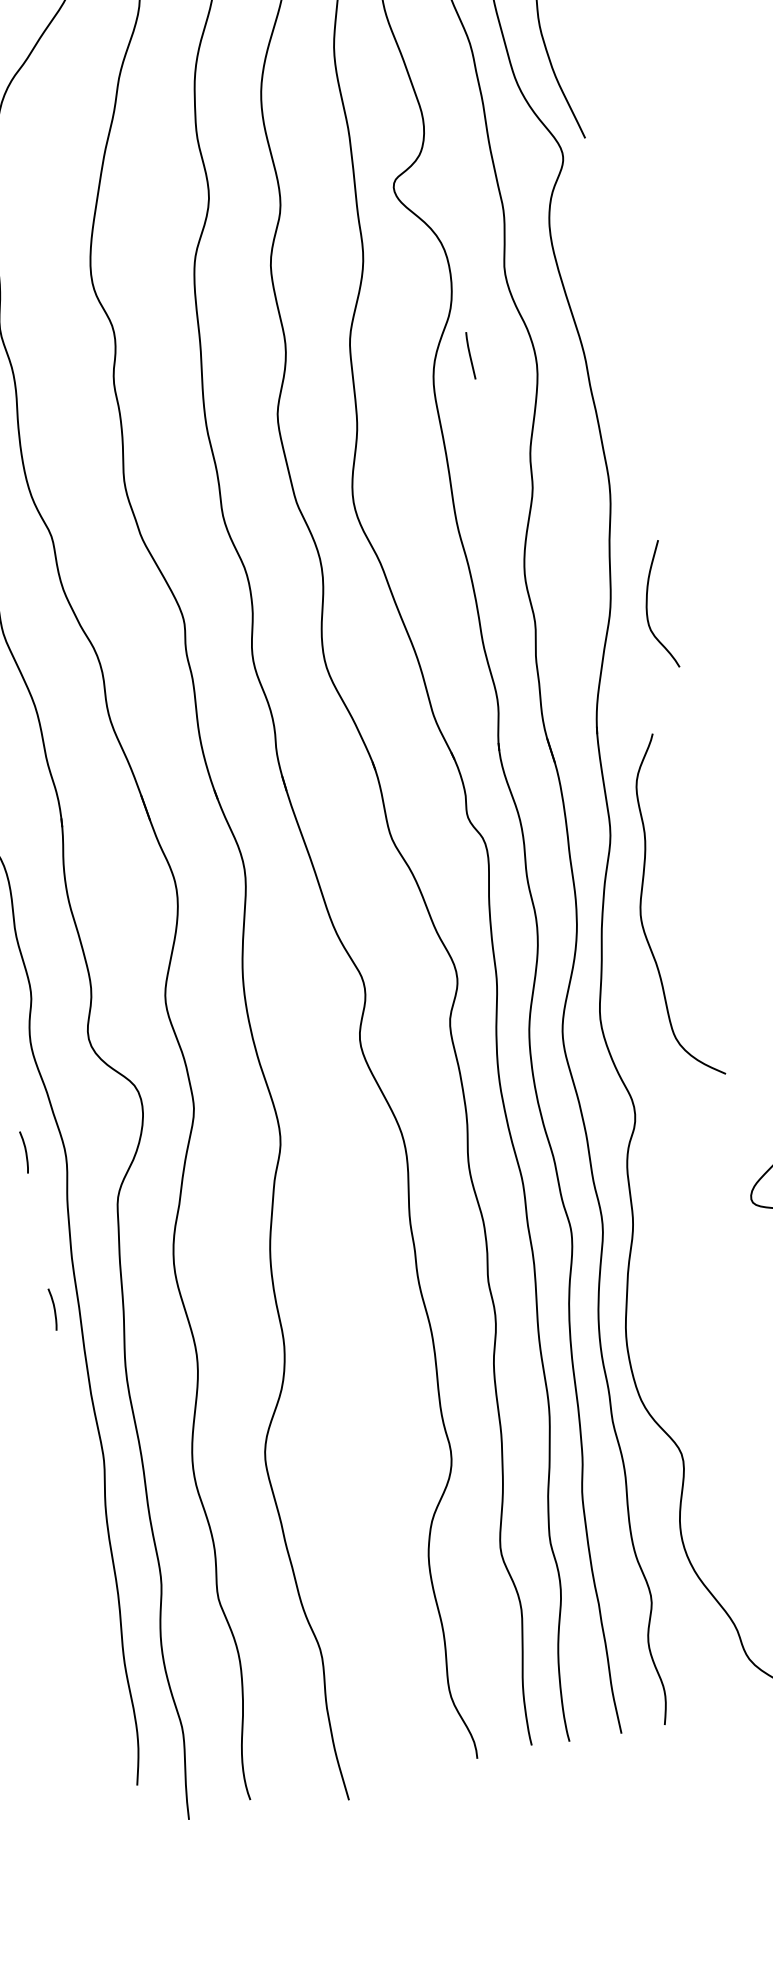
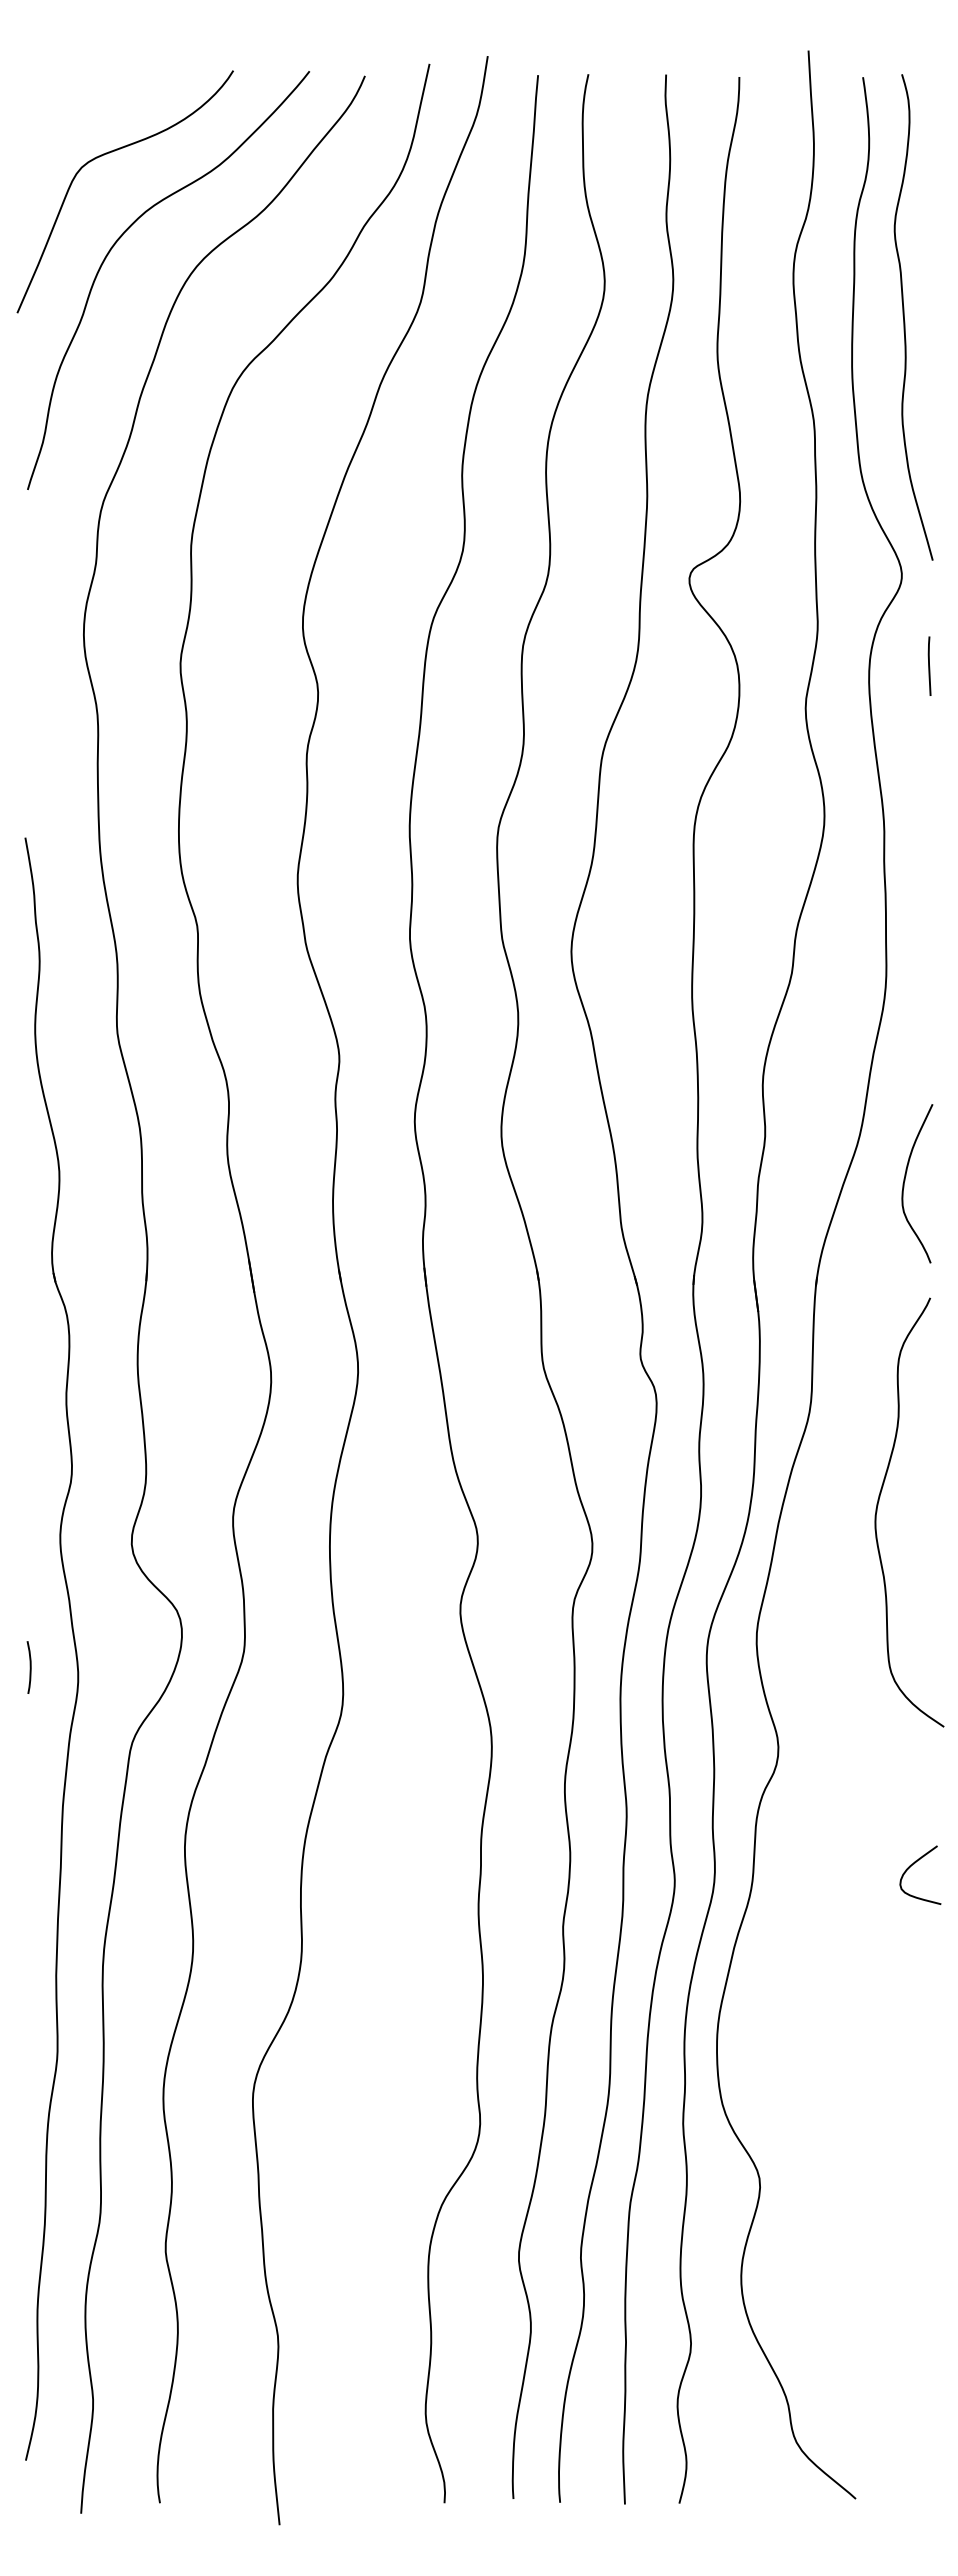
line: (470, 355) -> (929, 665), moved
curve: (647, 605) -> (905, 1181), moved
curve: (641, 906) -> (878, 1505), moved
curve: (53, 1309) -> (29, 1864), removed

